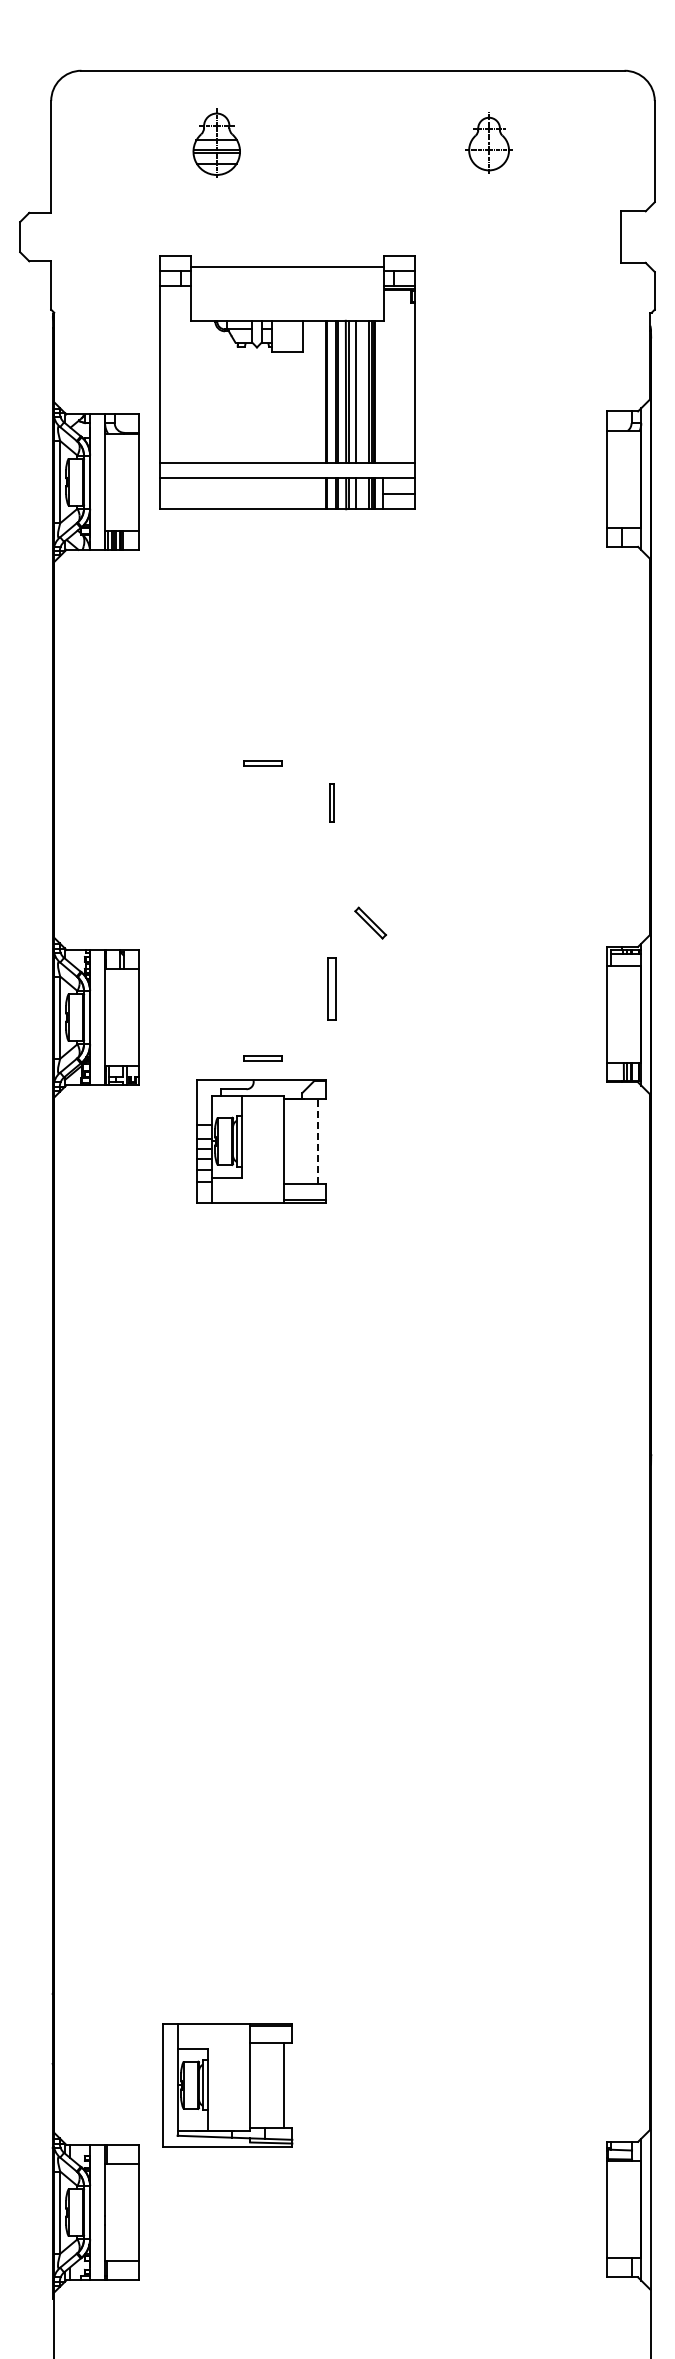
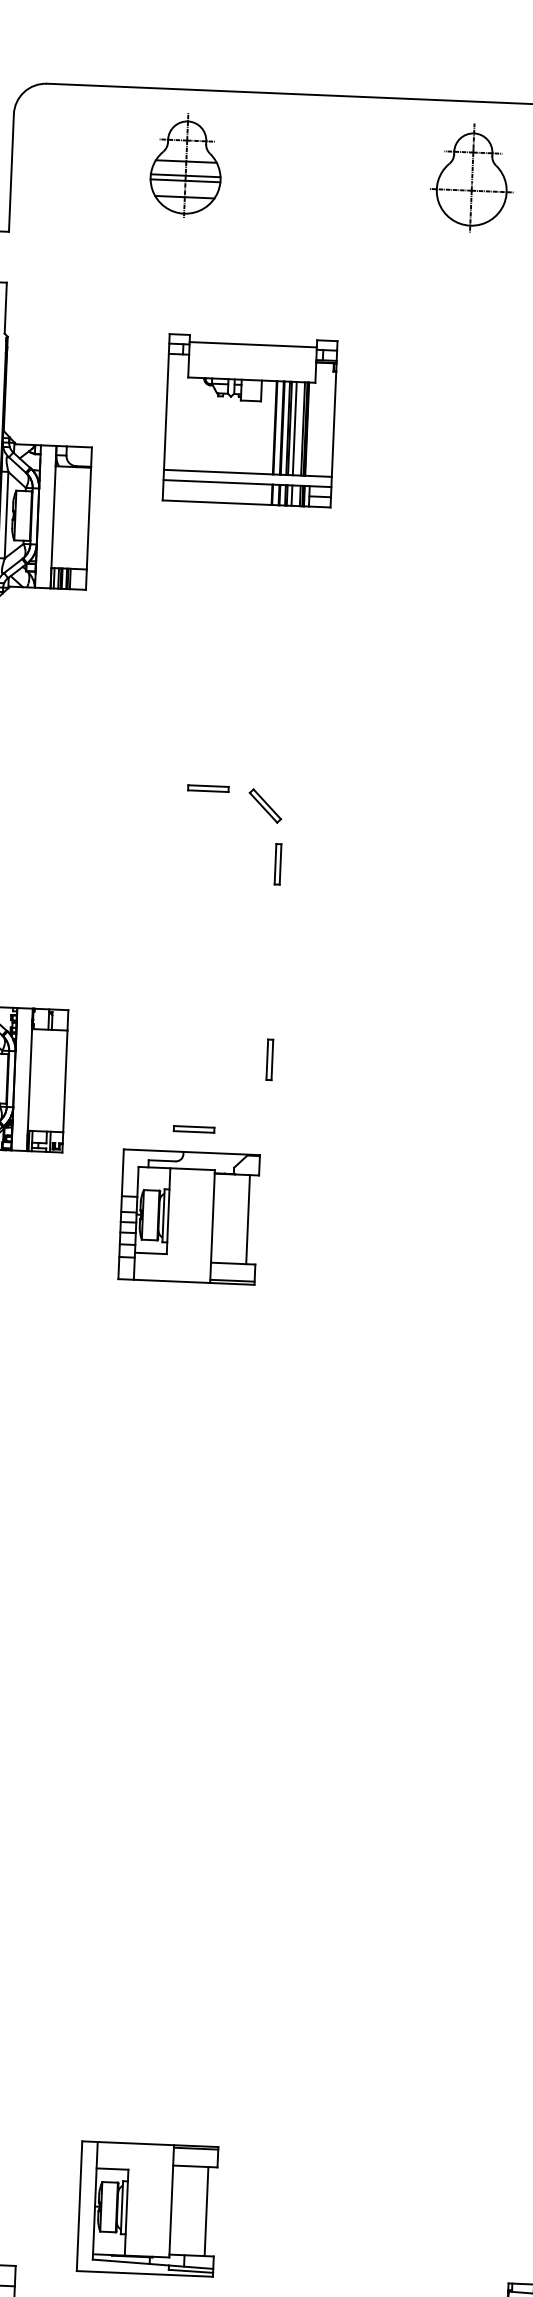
part: (216, 142) -> (185, 165), size x1.43
part: (488, 142) -> (471, 177), size x1.67
part: (287, 382) -> (249, 420), size x0.62
part: (262, 763) -> (208, 788), moved
part: (370, 922) -> (265, 805), moved
part: (331, 988) -> (269, 1059), size x0.62
line: (317, 1141) -> (247, 1219), dashed -> solid
part: (227, 2085) -> (147, 2208), moved

